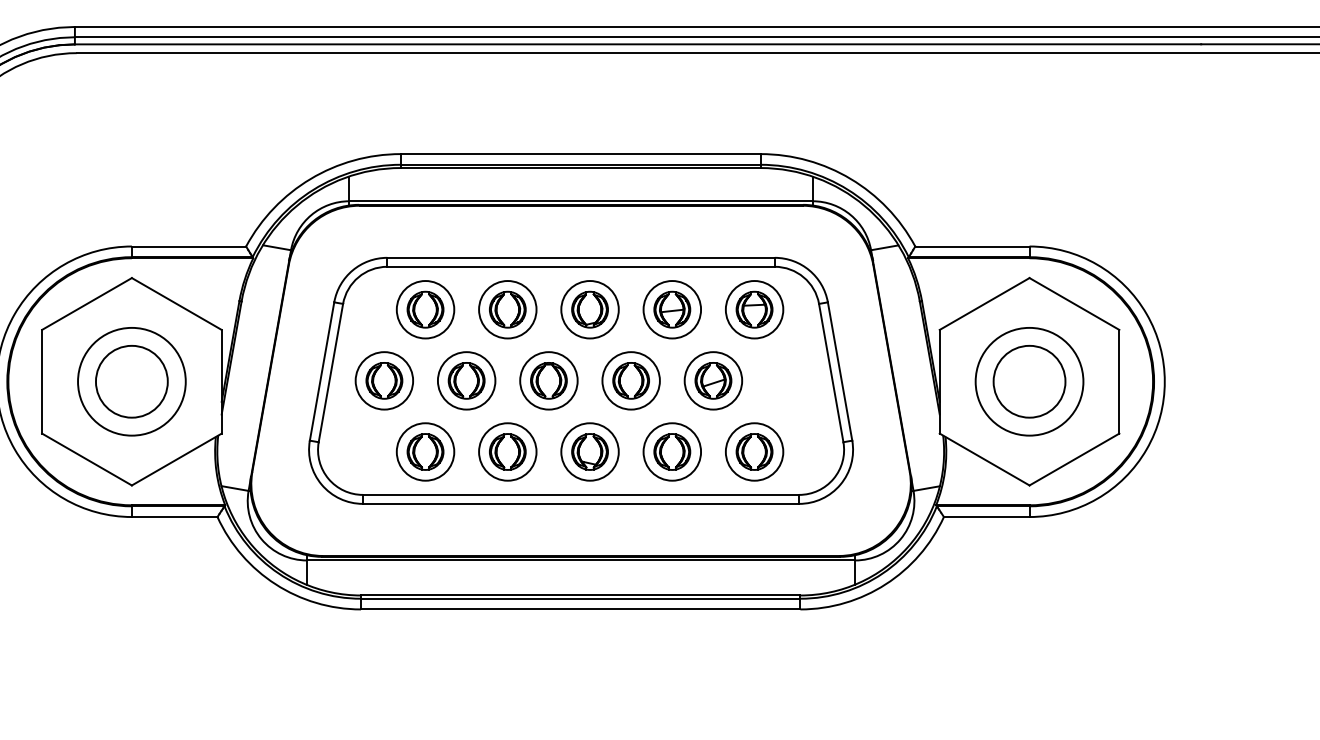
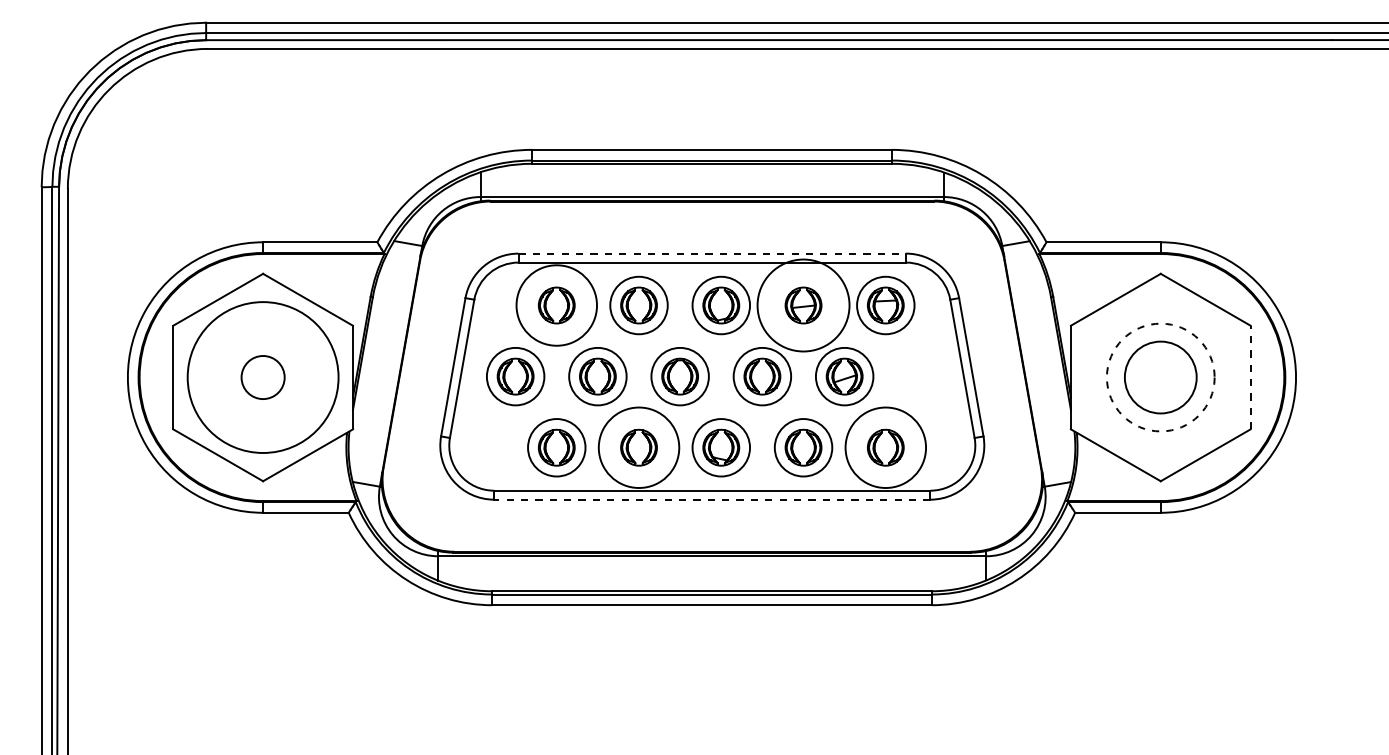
line: (581, 257) -> (712, 253), solid -> dashed
circle: (425, 309) -> (556, 305), size x1.4
circle: (672, 309) -> (803, 305), size x1.6
circle: (132, 381) -> (263, 377), size x0.6
circle: (132, 381) -> (263, 377), size x1.4
circle: (1029, 381) -> (1160, 377), solid -> dashed
line: (1119, 381) -> (1250, 377), solid -> dashed
circle: (507, 451) -> (638, 447), size x1.4
circle: (754, 451) -> (885, 447), size x1.4
line: (580, 503) -> (711, 499), solid -> dashed

